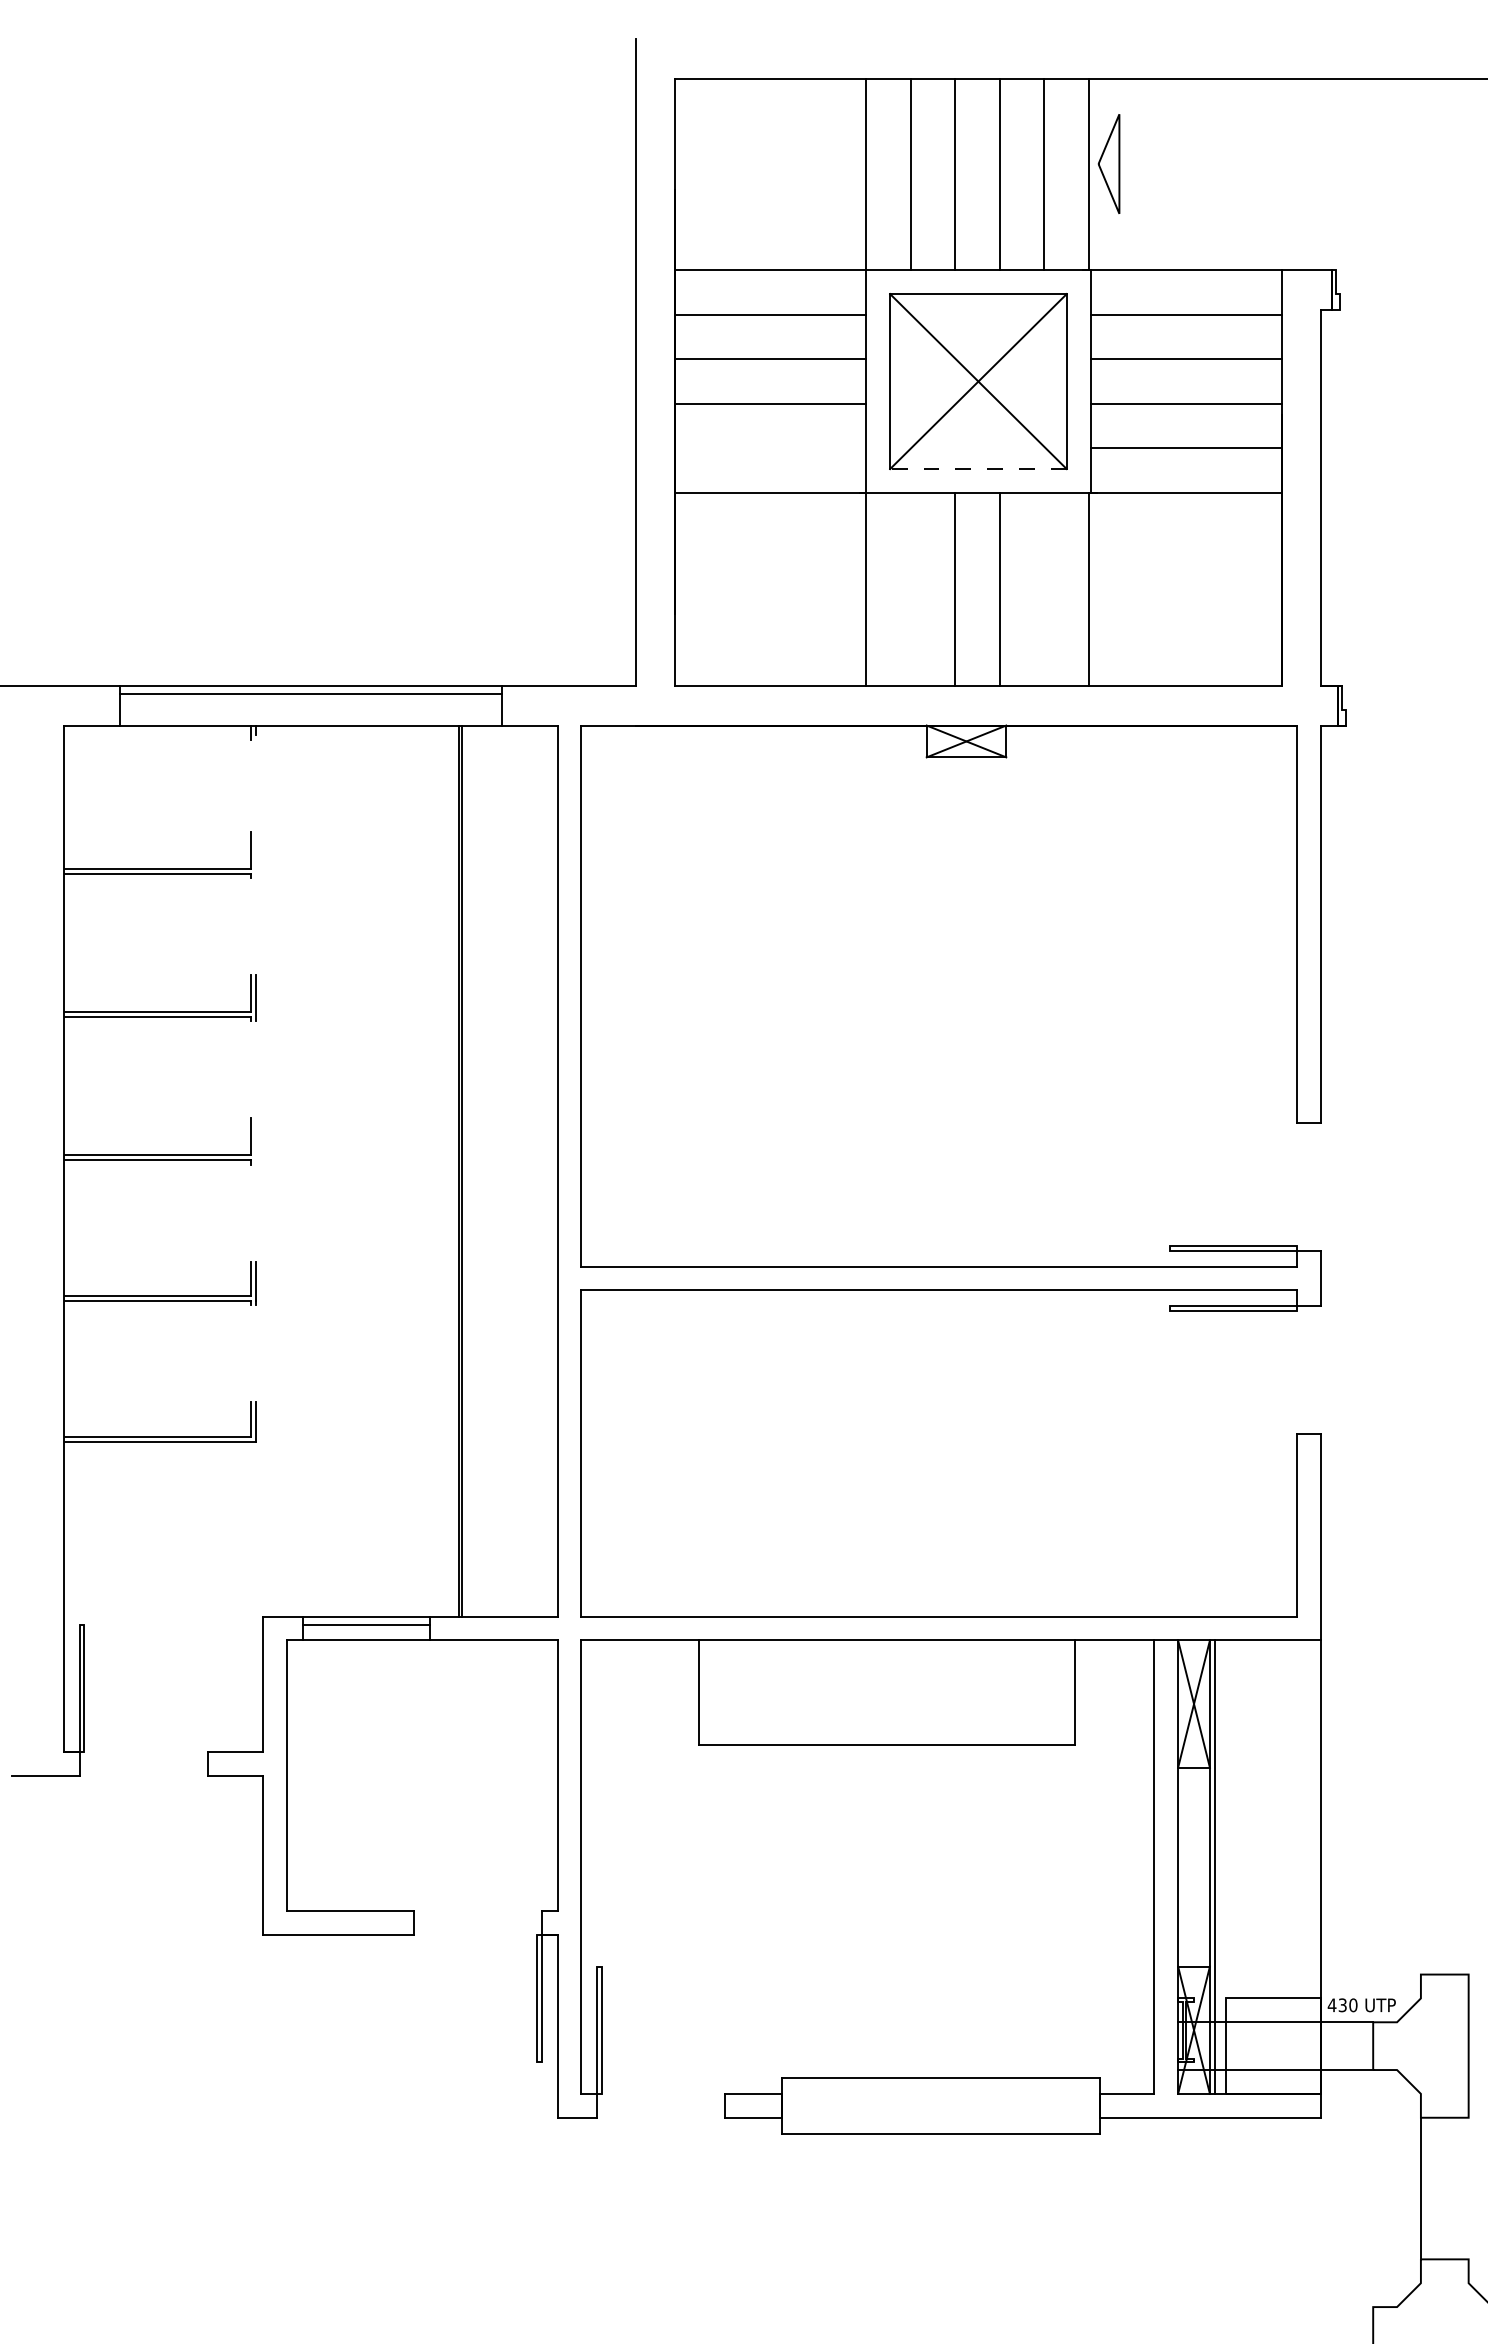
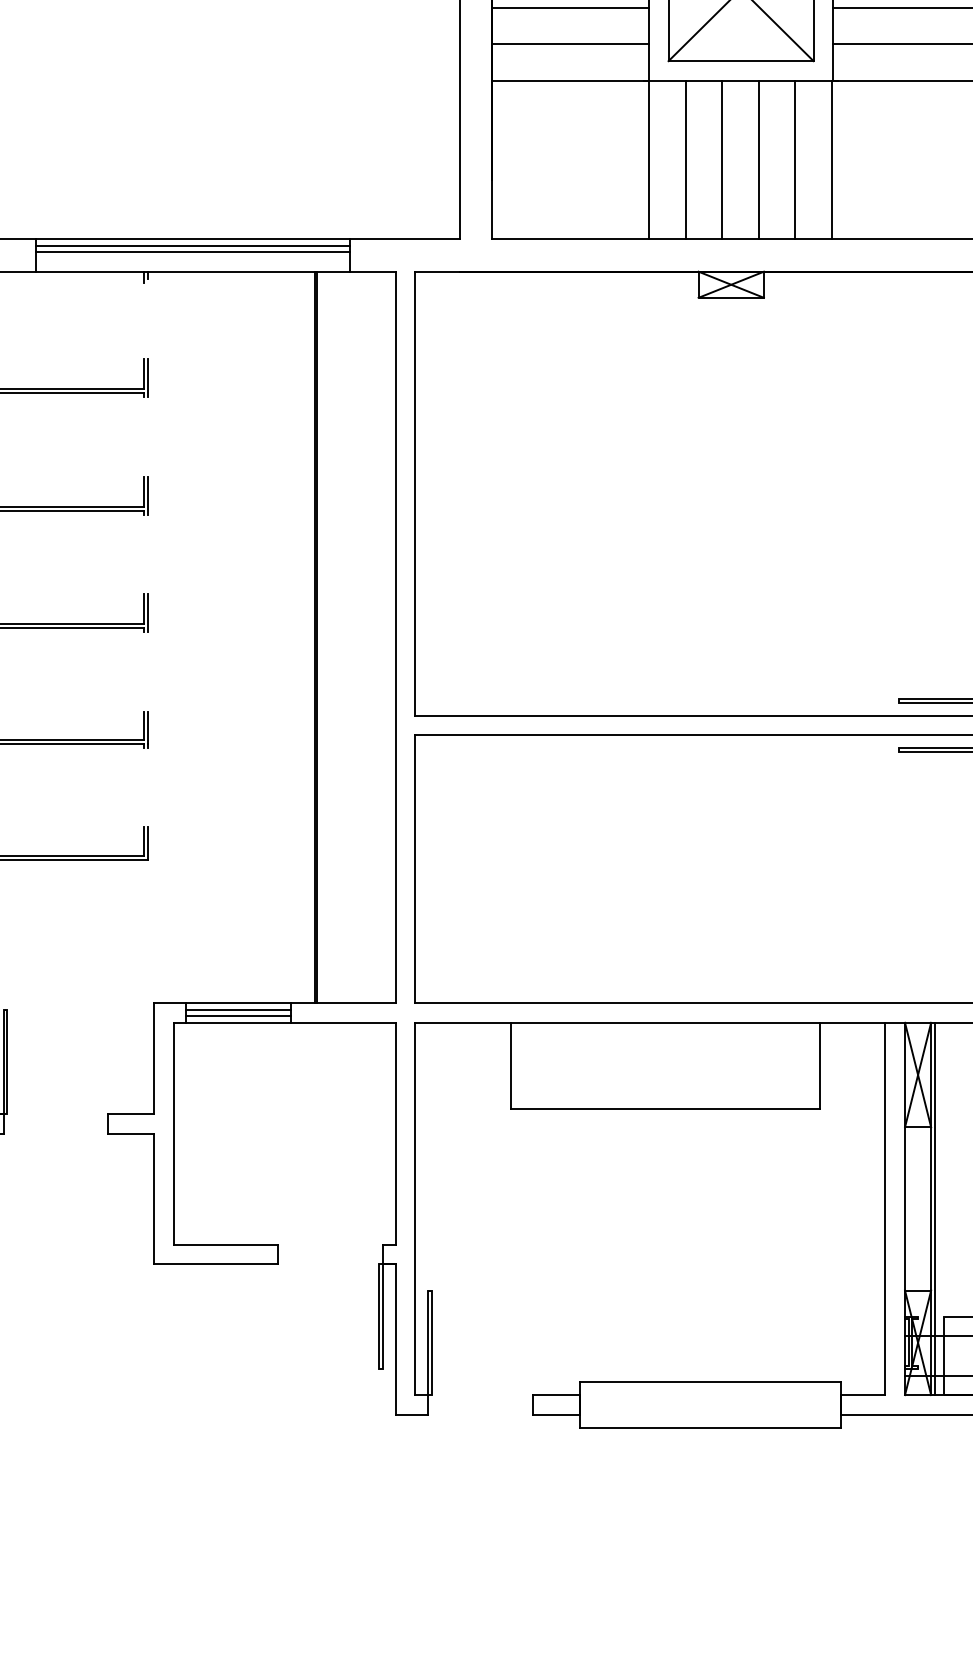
line: (770, 448) -> (570, 44), added
line: (977, 469) -> (740, 61), dashed -> solid
line: (910, 588) -> (685, 159), added
line: (1044, 588) -> (795, 159), added
line: (310, 701) -> (192, 251), added
line: (255, 855) -> (147, 378), added
line: (255, 1141) -> (147, 613), added
line: (365, 1632) -> (237, 1016), added

